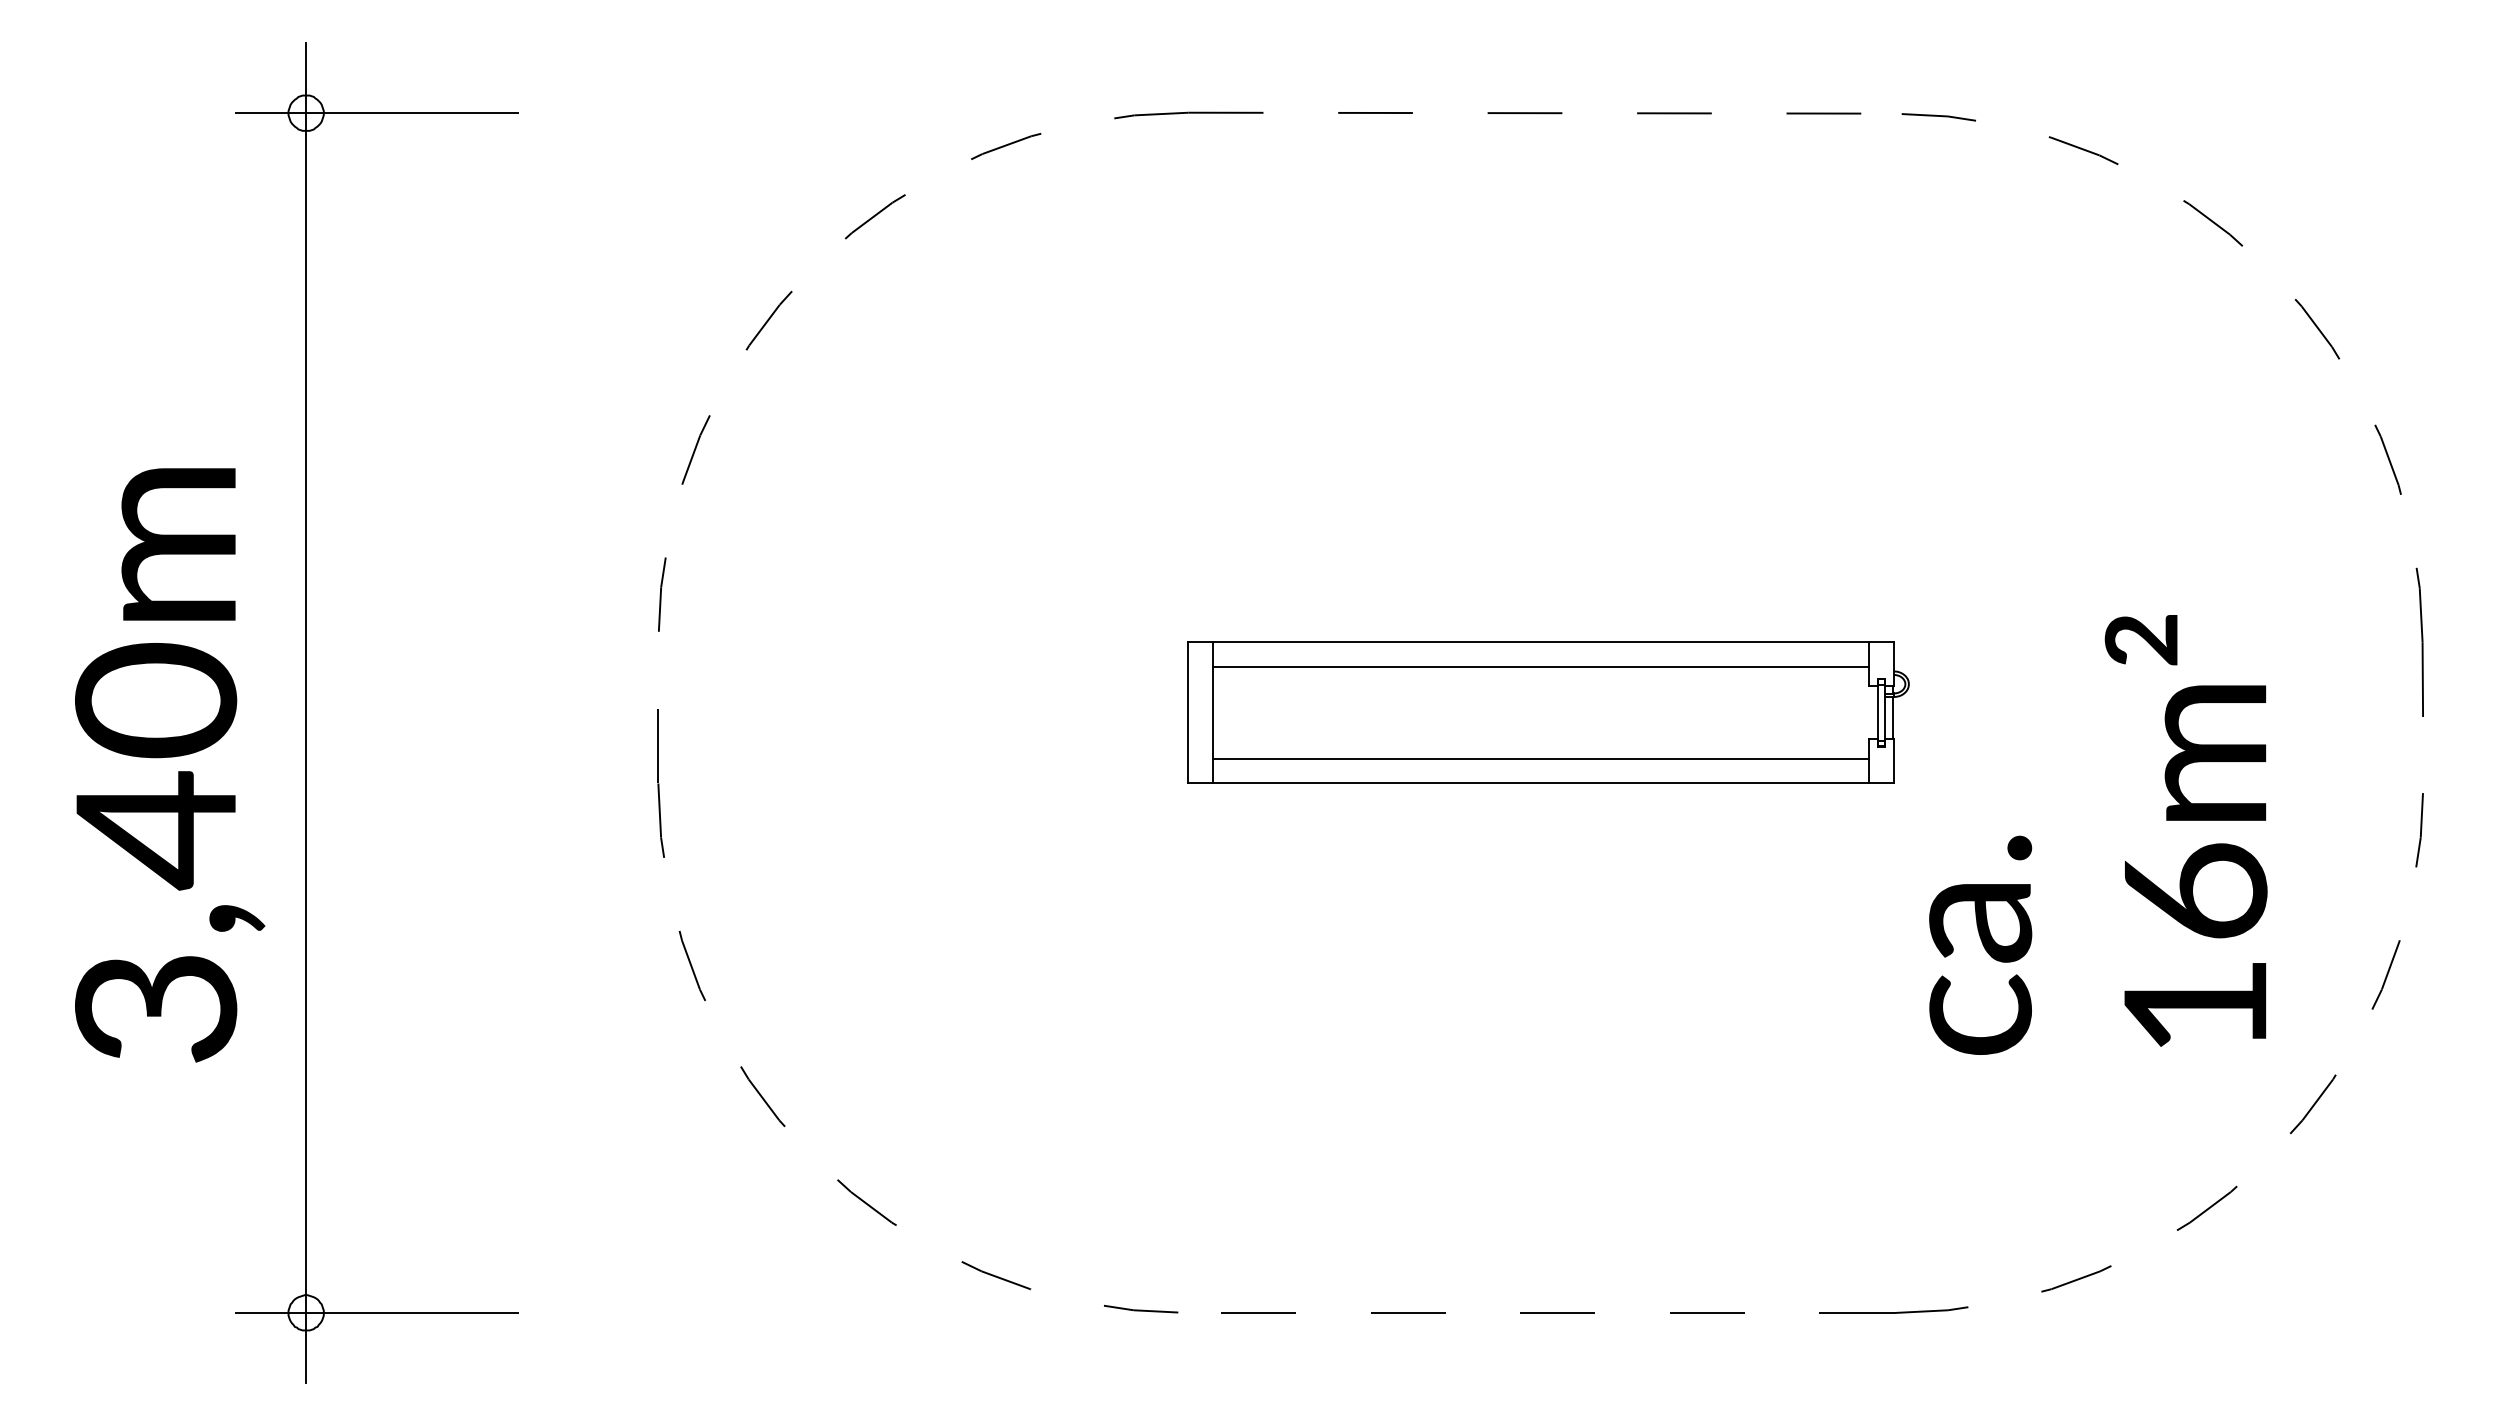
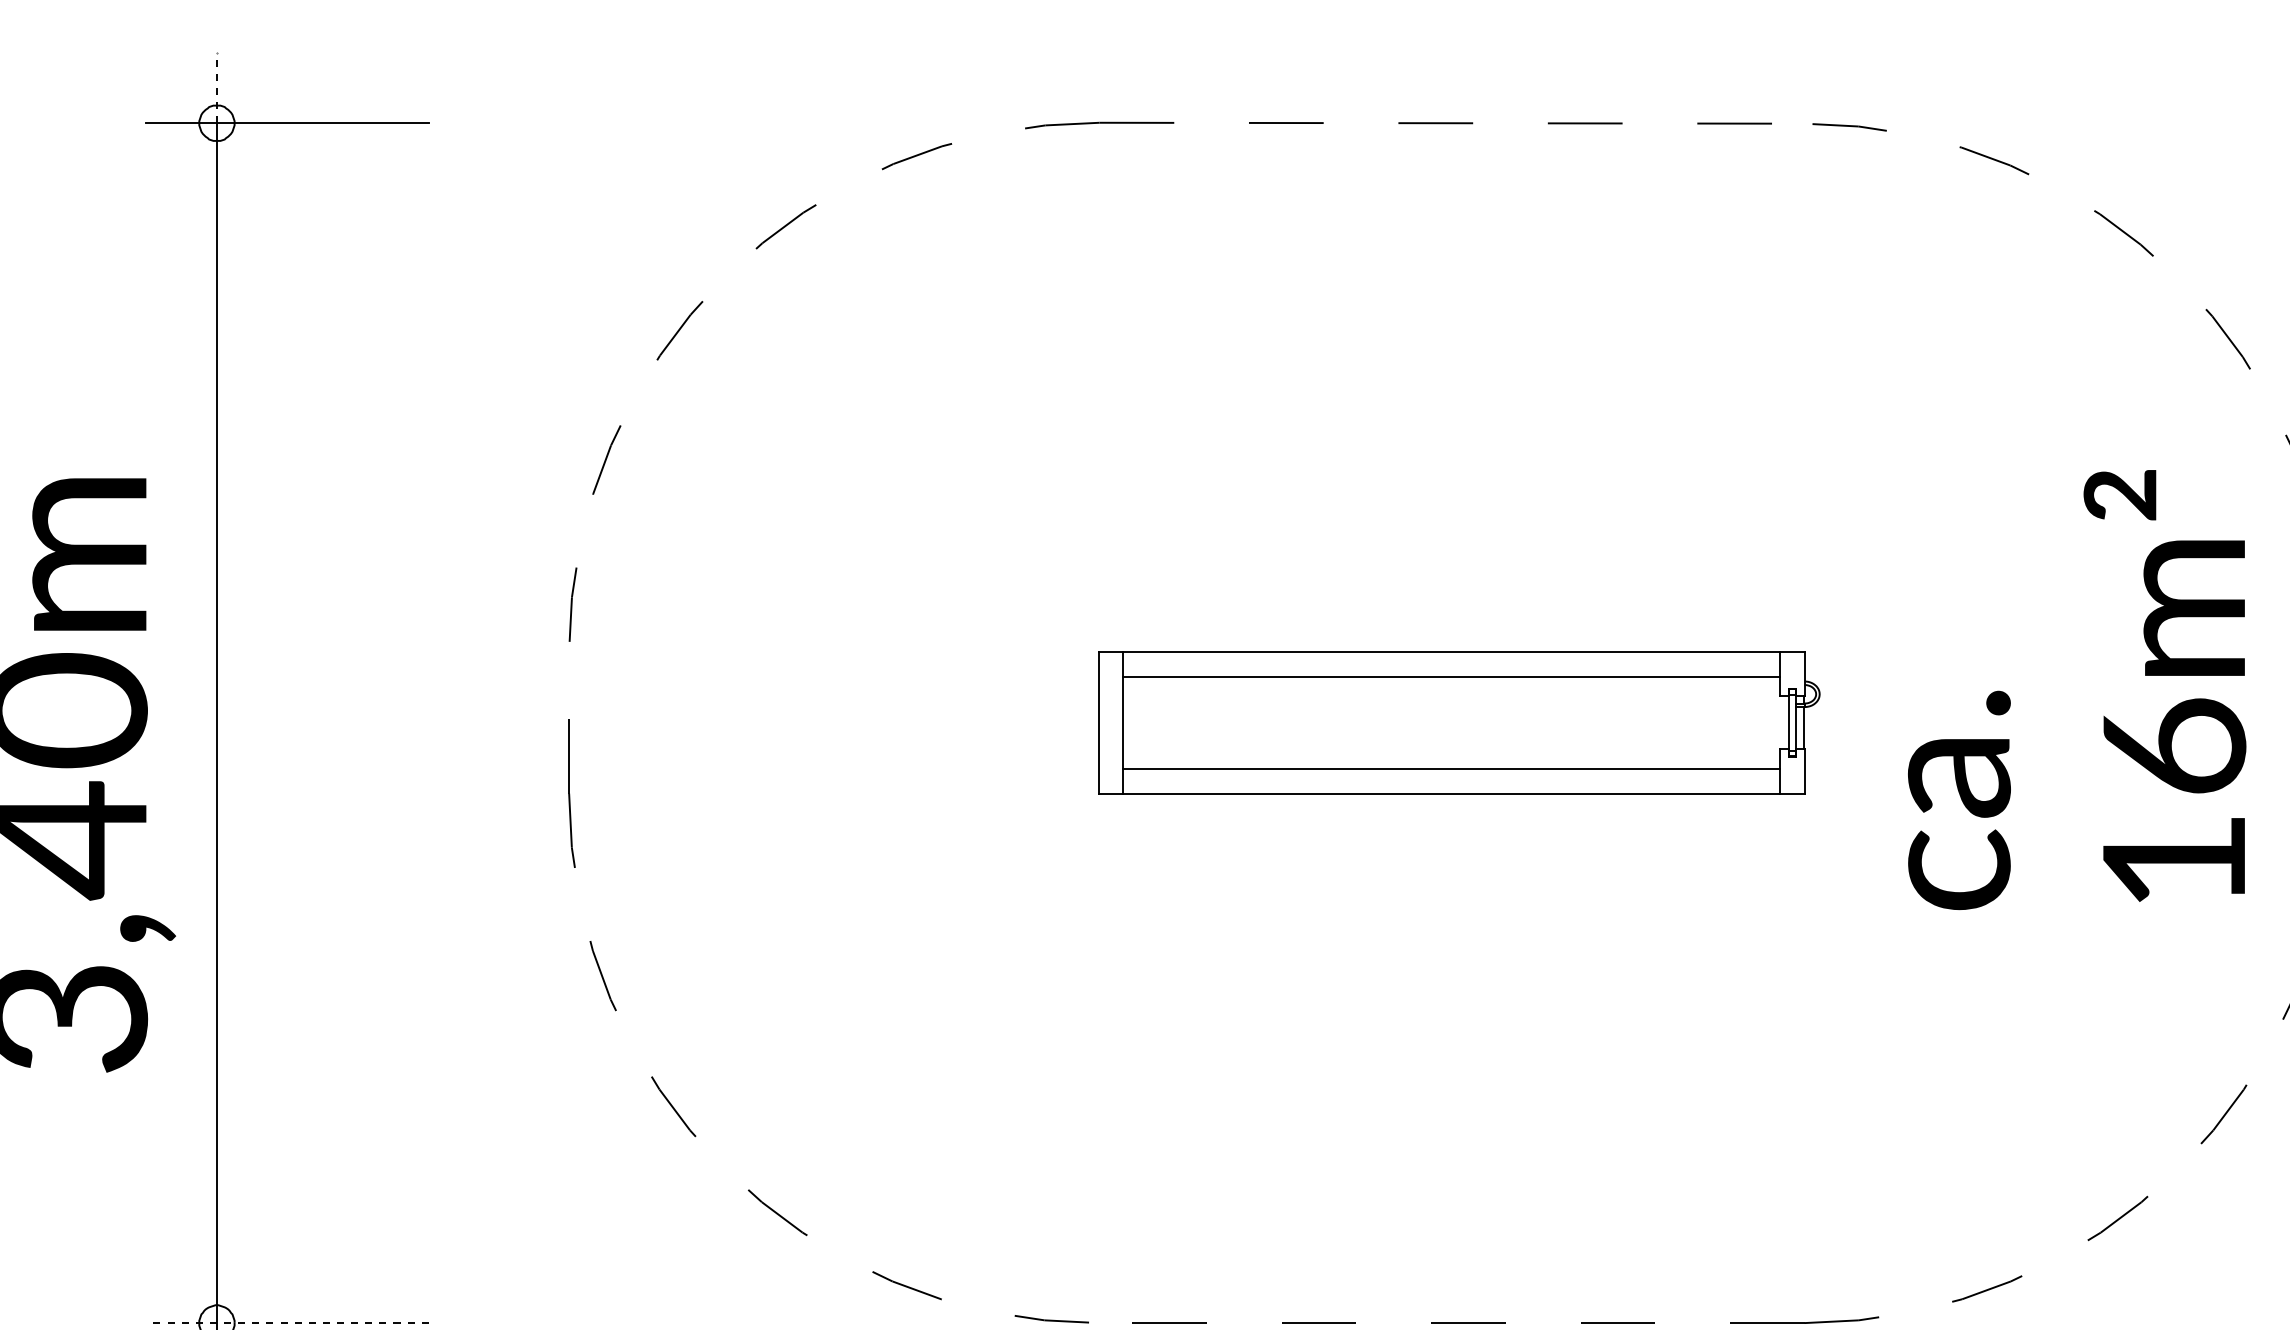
line: (306, 77) -> (217, 87), solid -> dashed
text: (2098, 834) -> (2077, 689), moved
line: (376, 1312) -> (287, 1322), solid -> dashed

